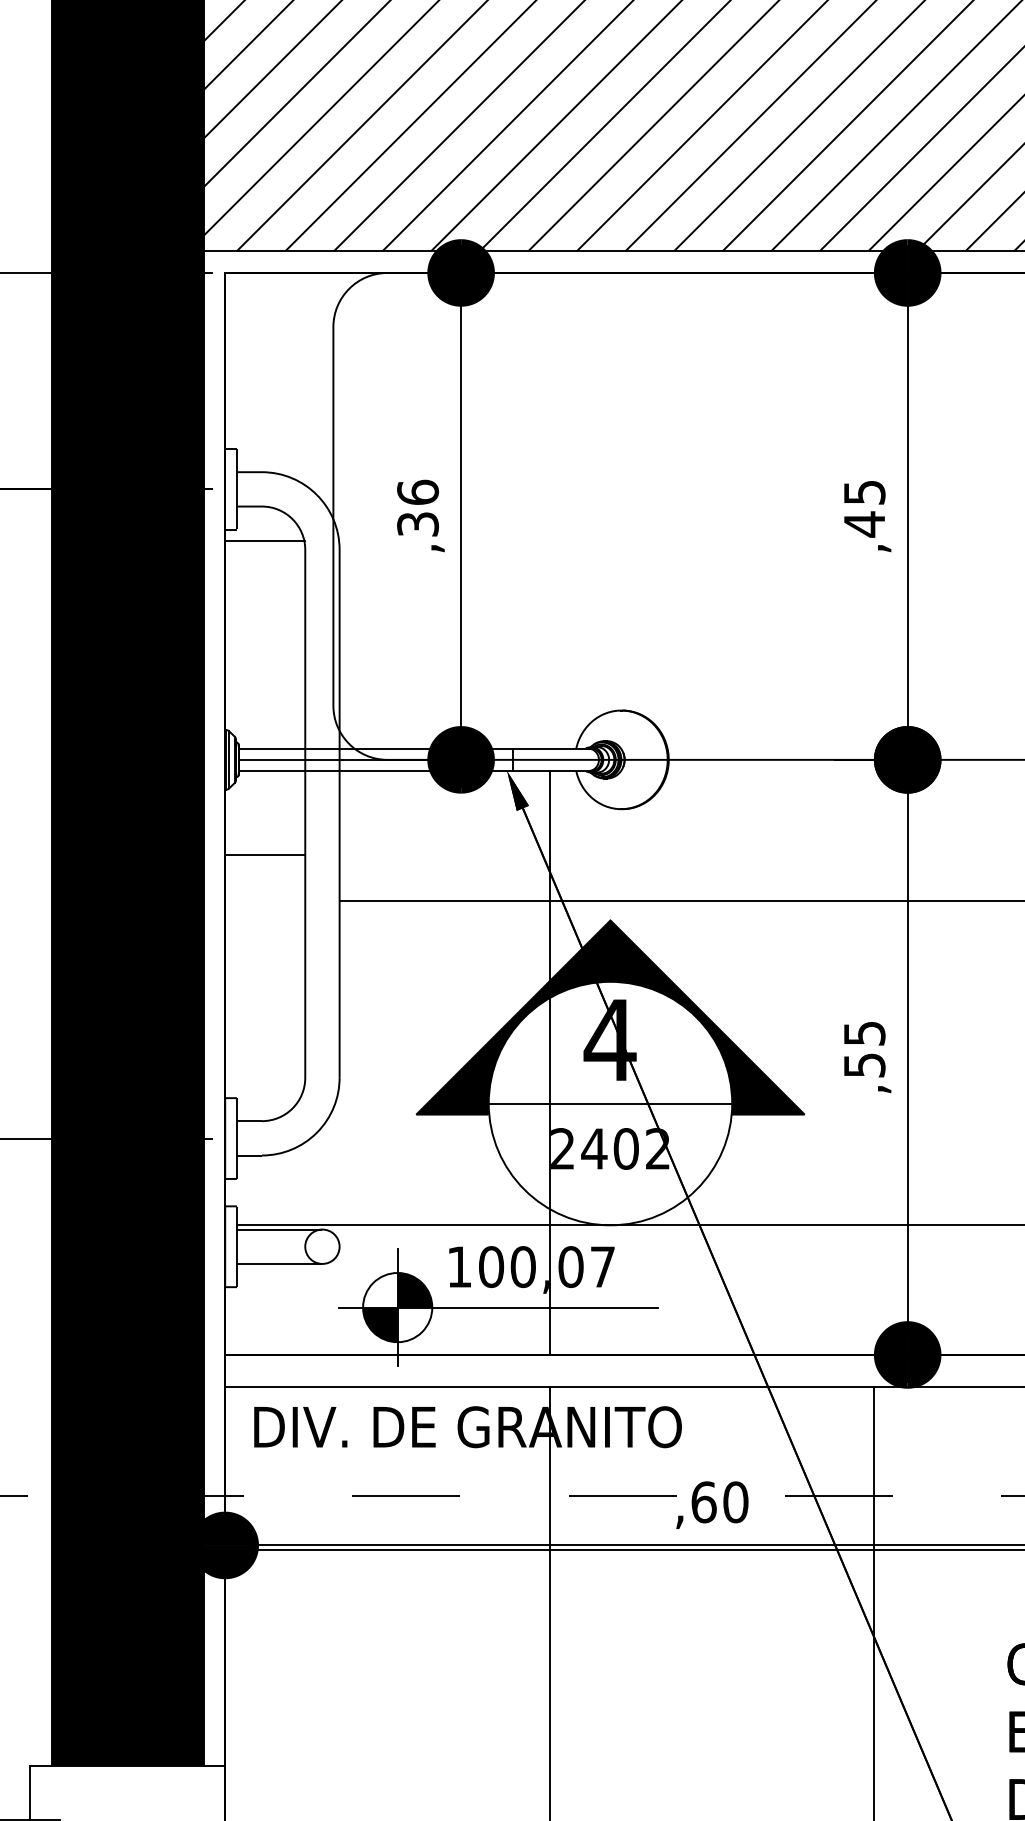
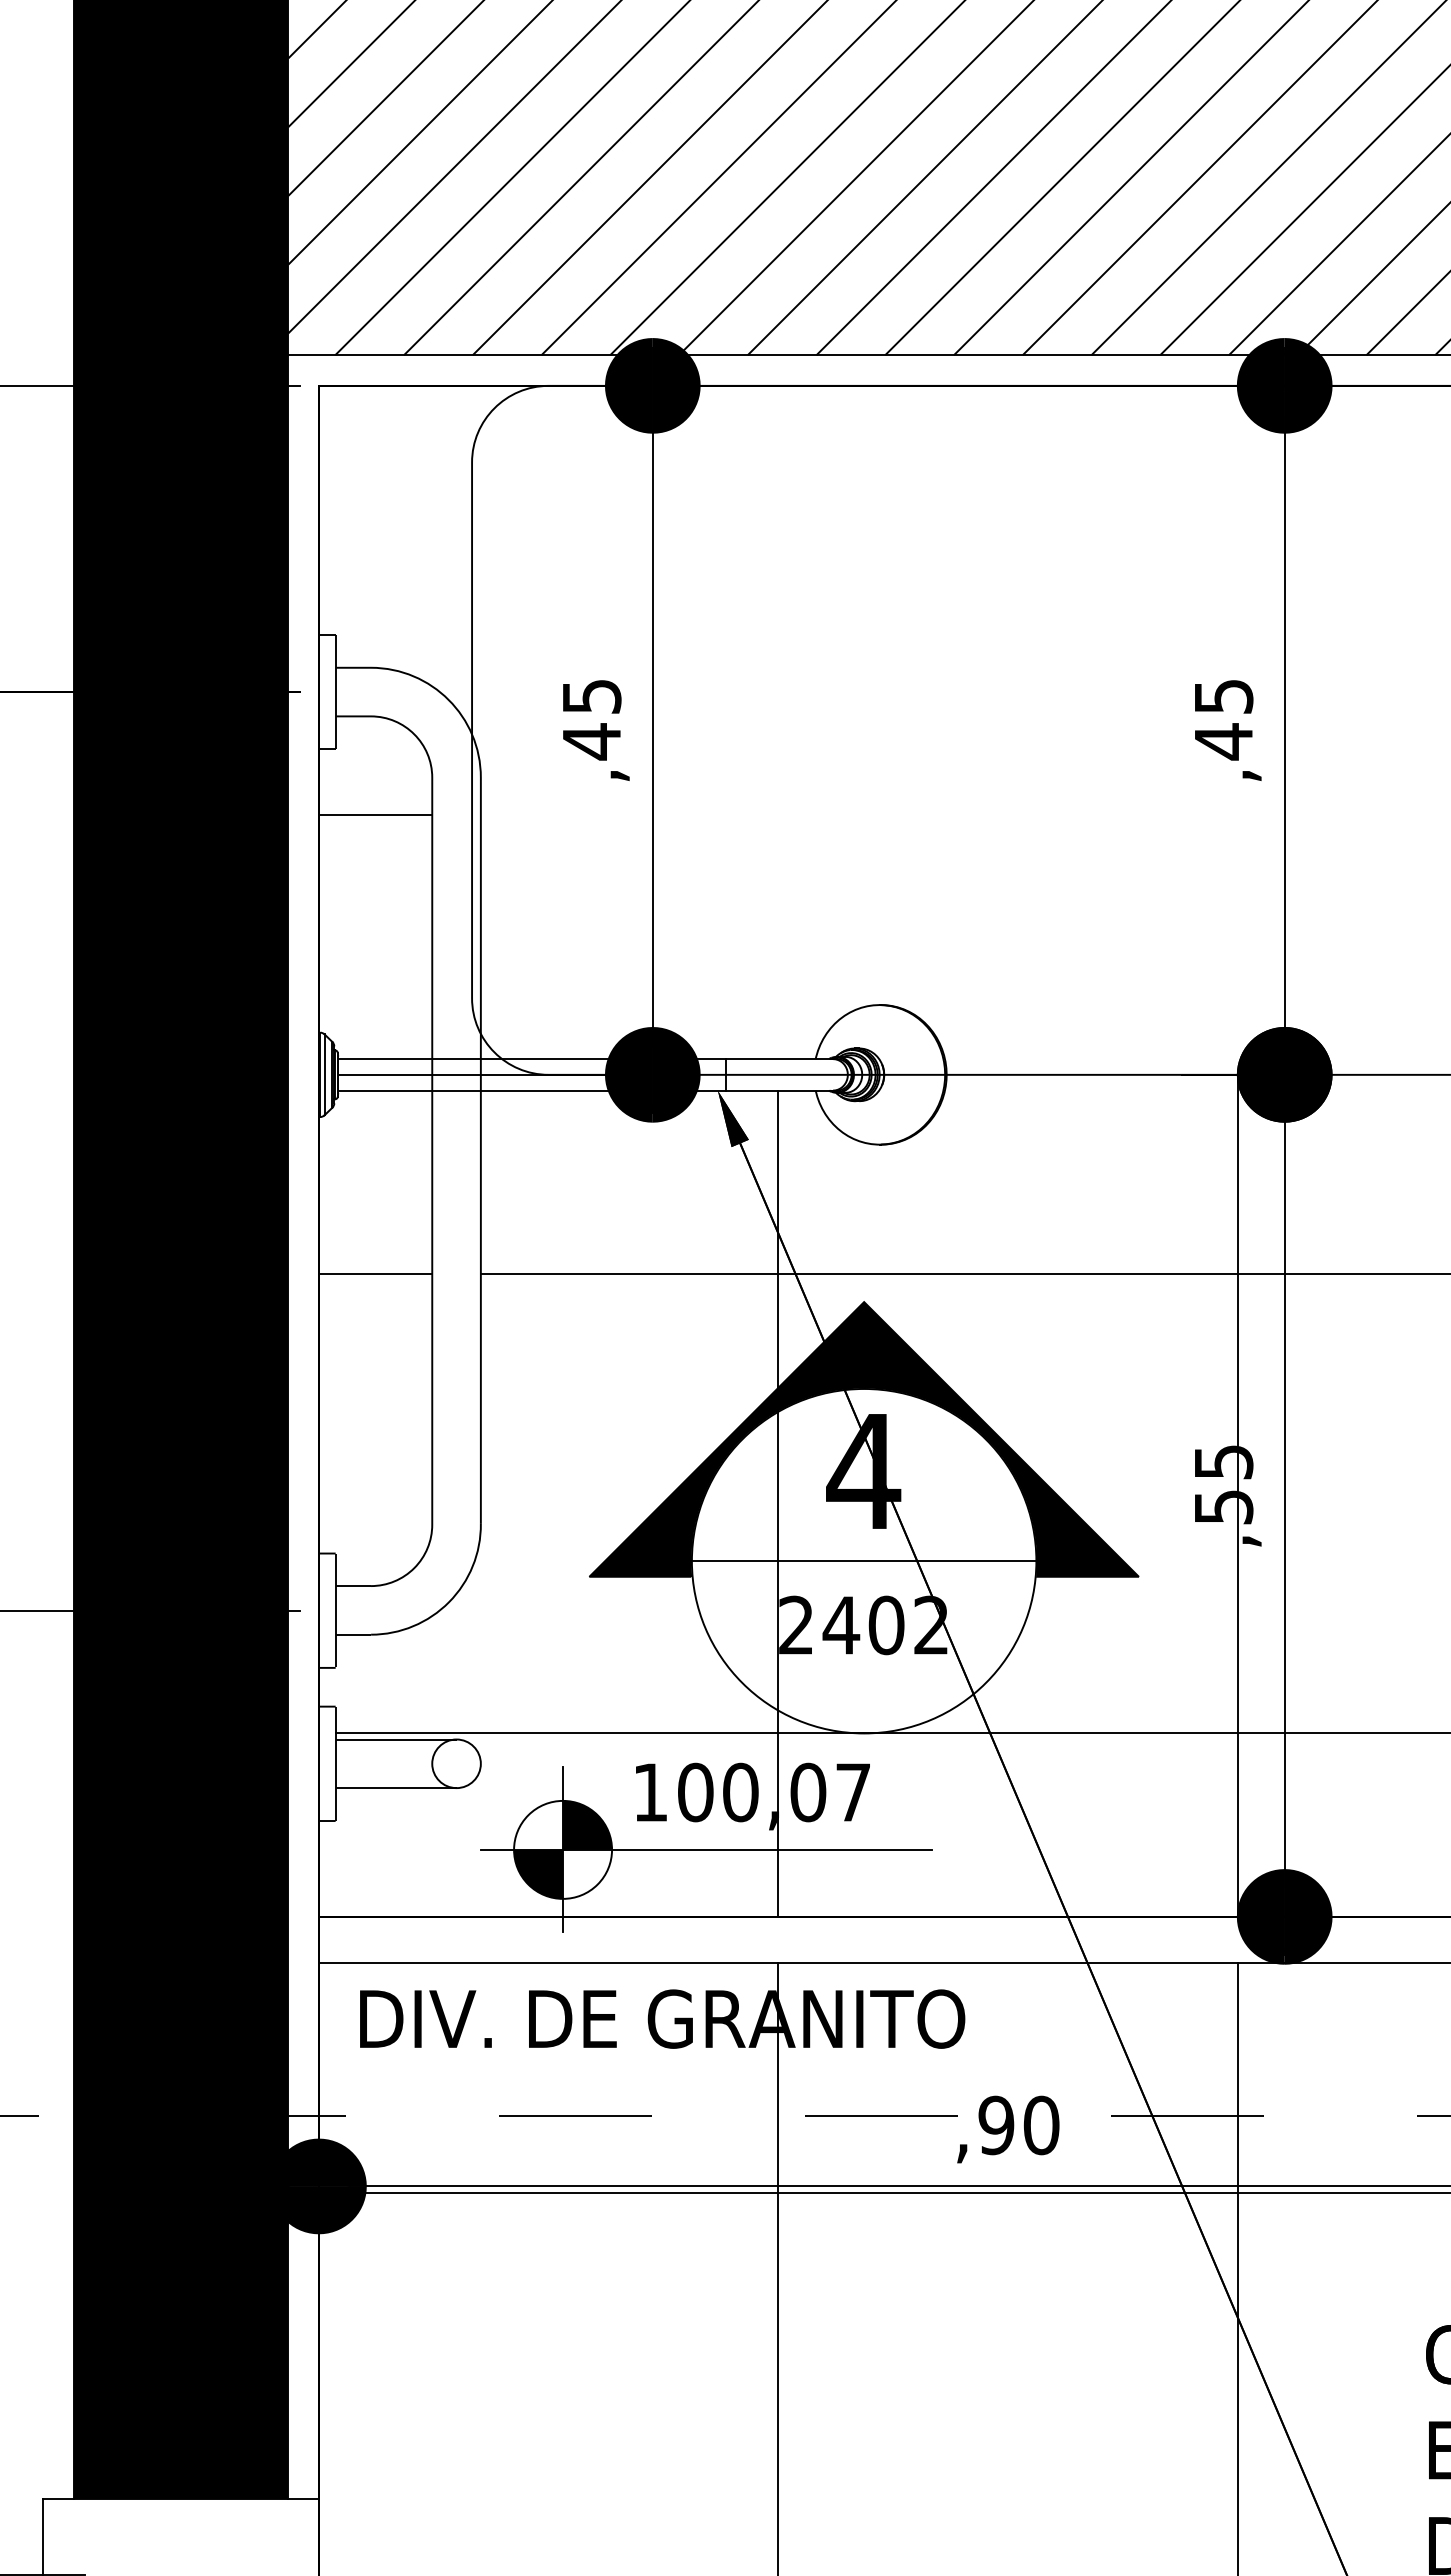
text: (417, 508) -> (591, 719), ,36 -> ,45
line: (265, 541) -> (375, 814), moved
line: (265, 855) -> (375, 1273), moved
line: (874, 1057) -> (1237, 1495), added
text: (704, 1502) -> (996, 2125), ,60 -> ,90

